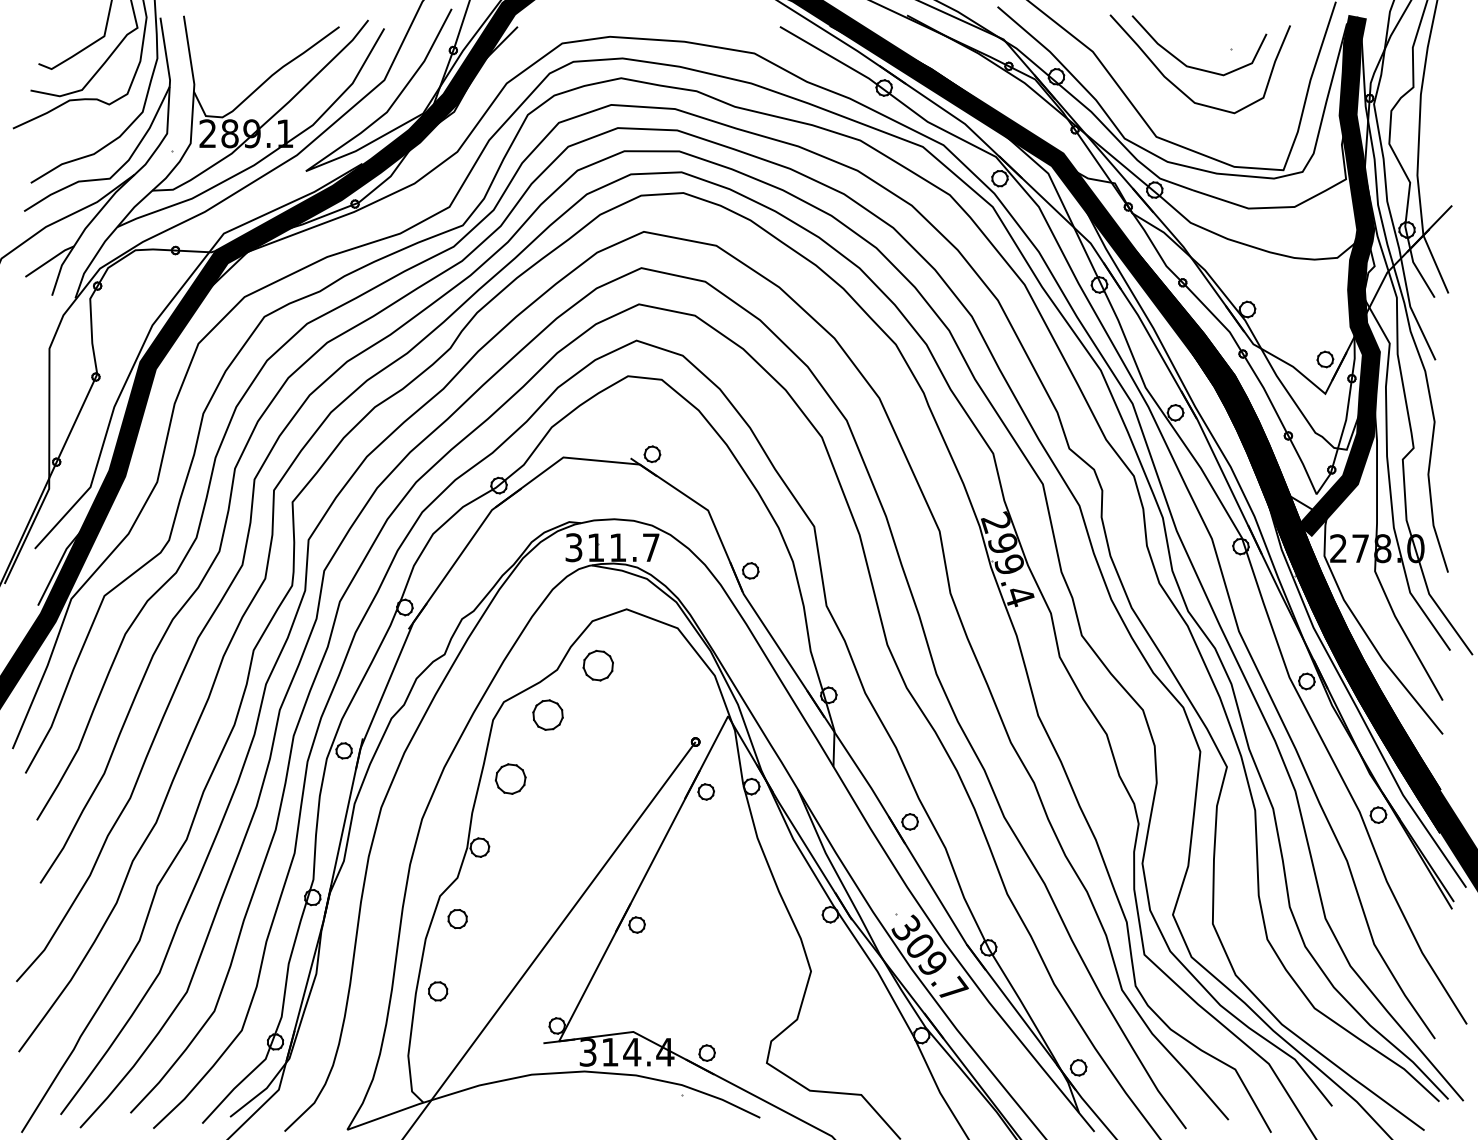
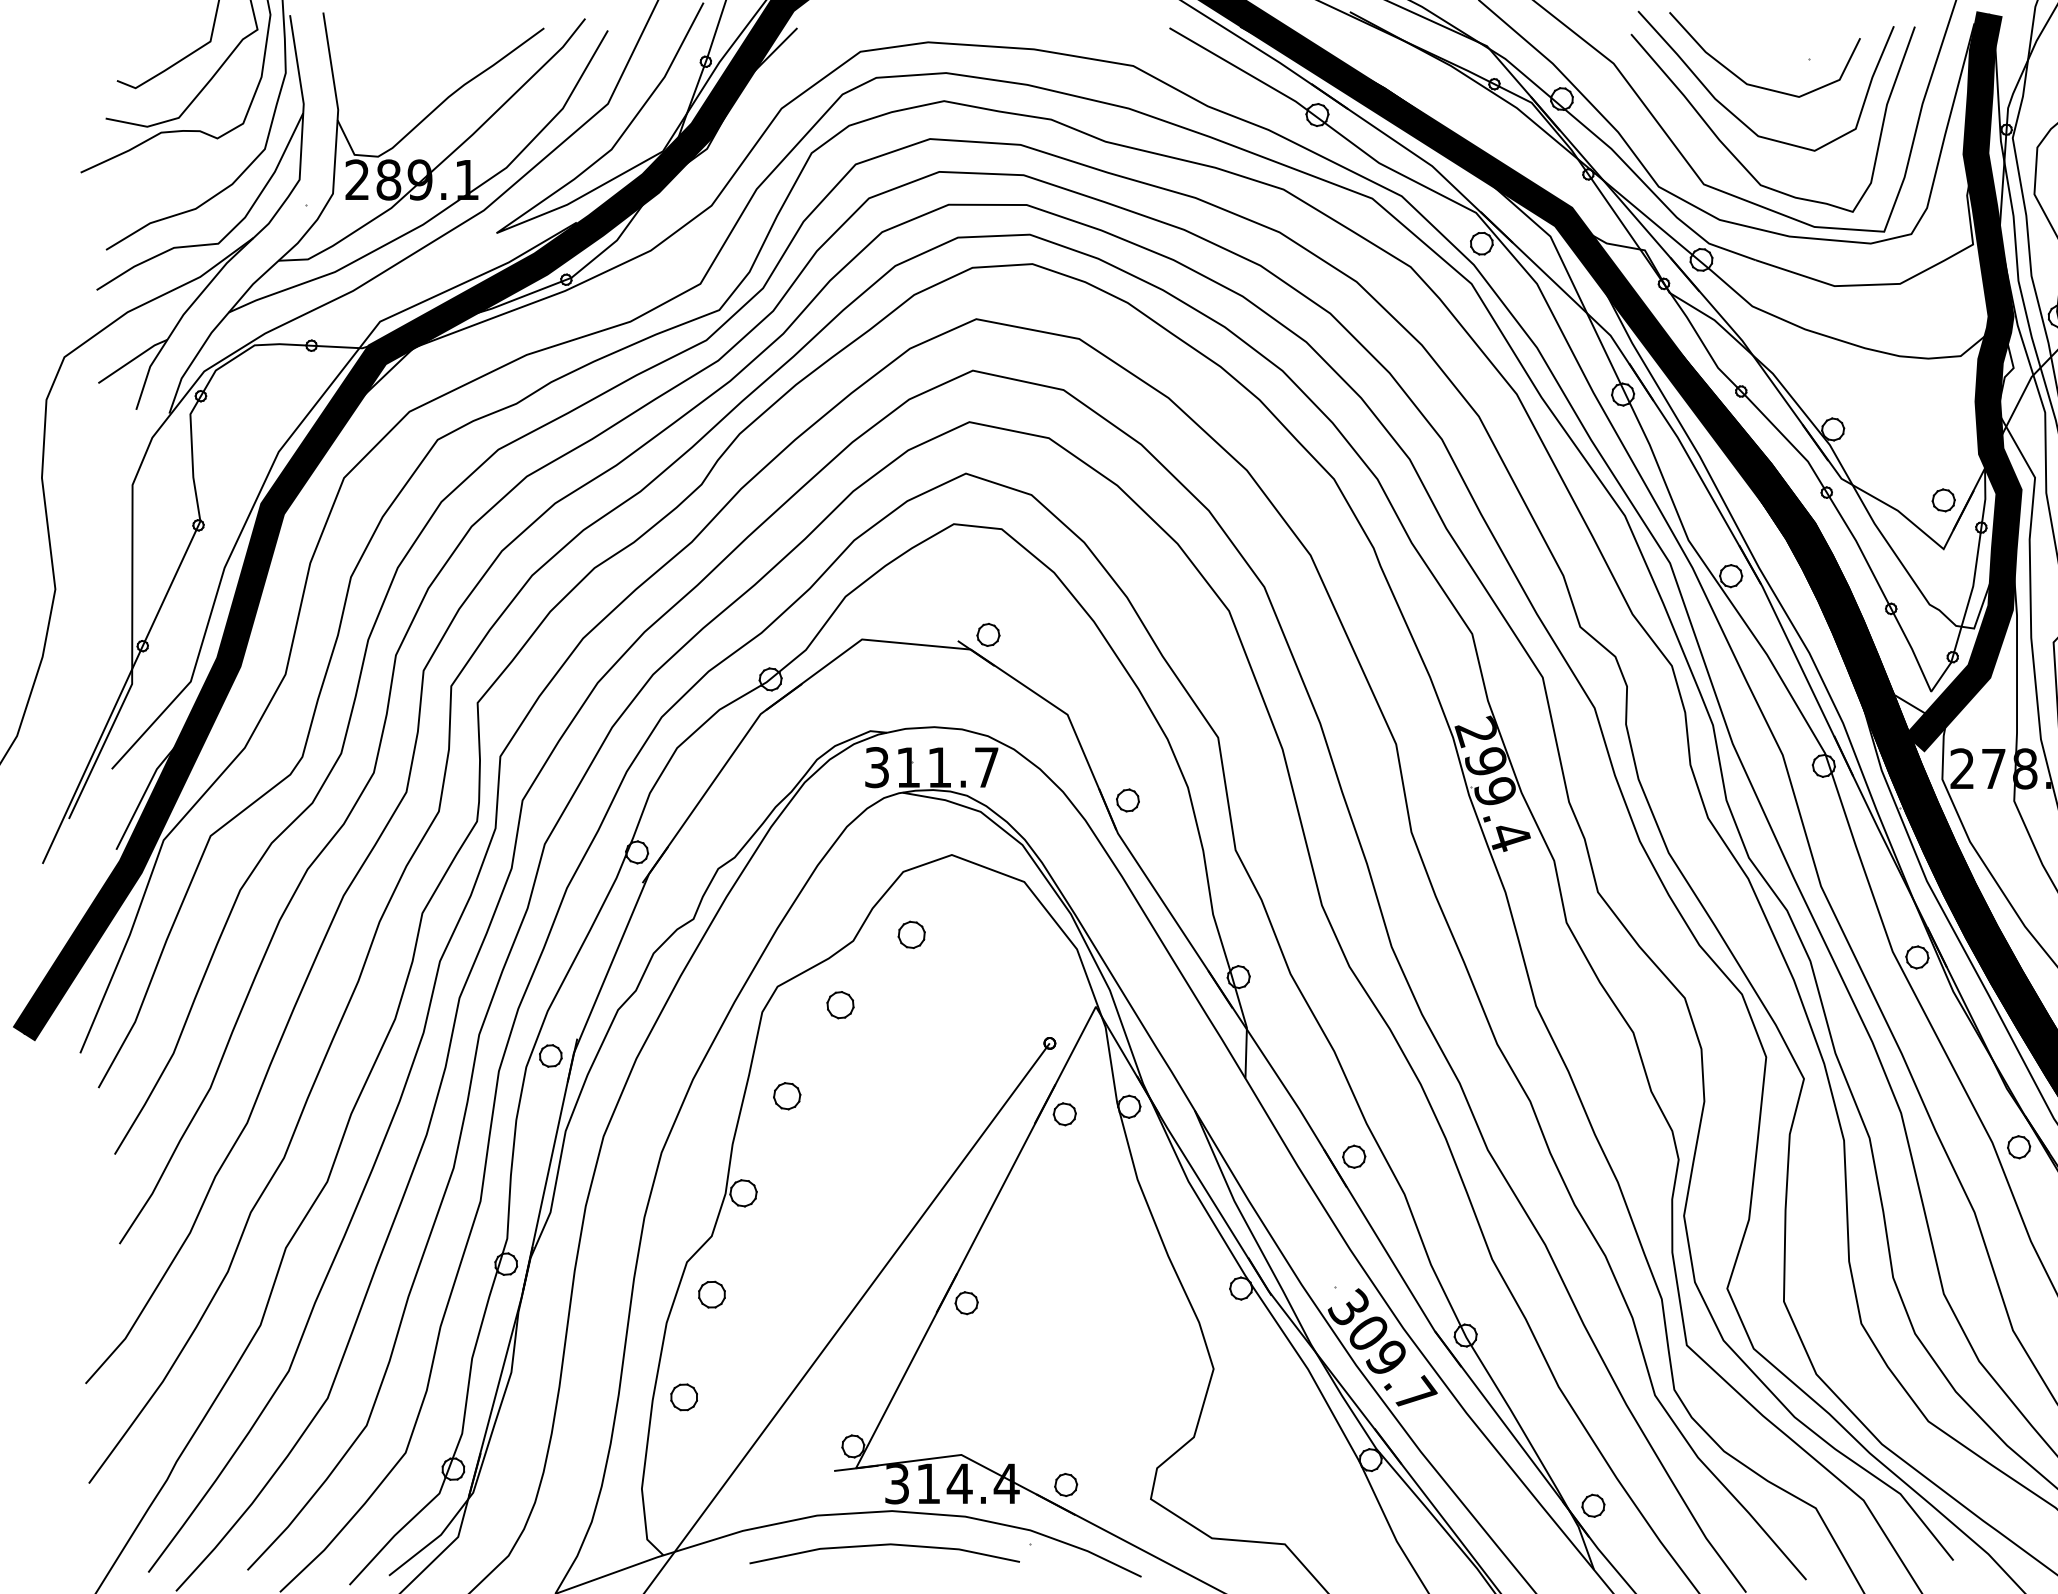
curve: (1174, 111) -> (1729, 148), added
part: (598, 665) -> (911, 934), size x0.62
part: (548, 714) -> (840, 1004), size x0.62
part: (510, 779) -> (786, 1096), size x0.62
line: (579, 1096) -> (884, 1546), added

